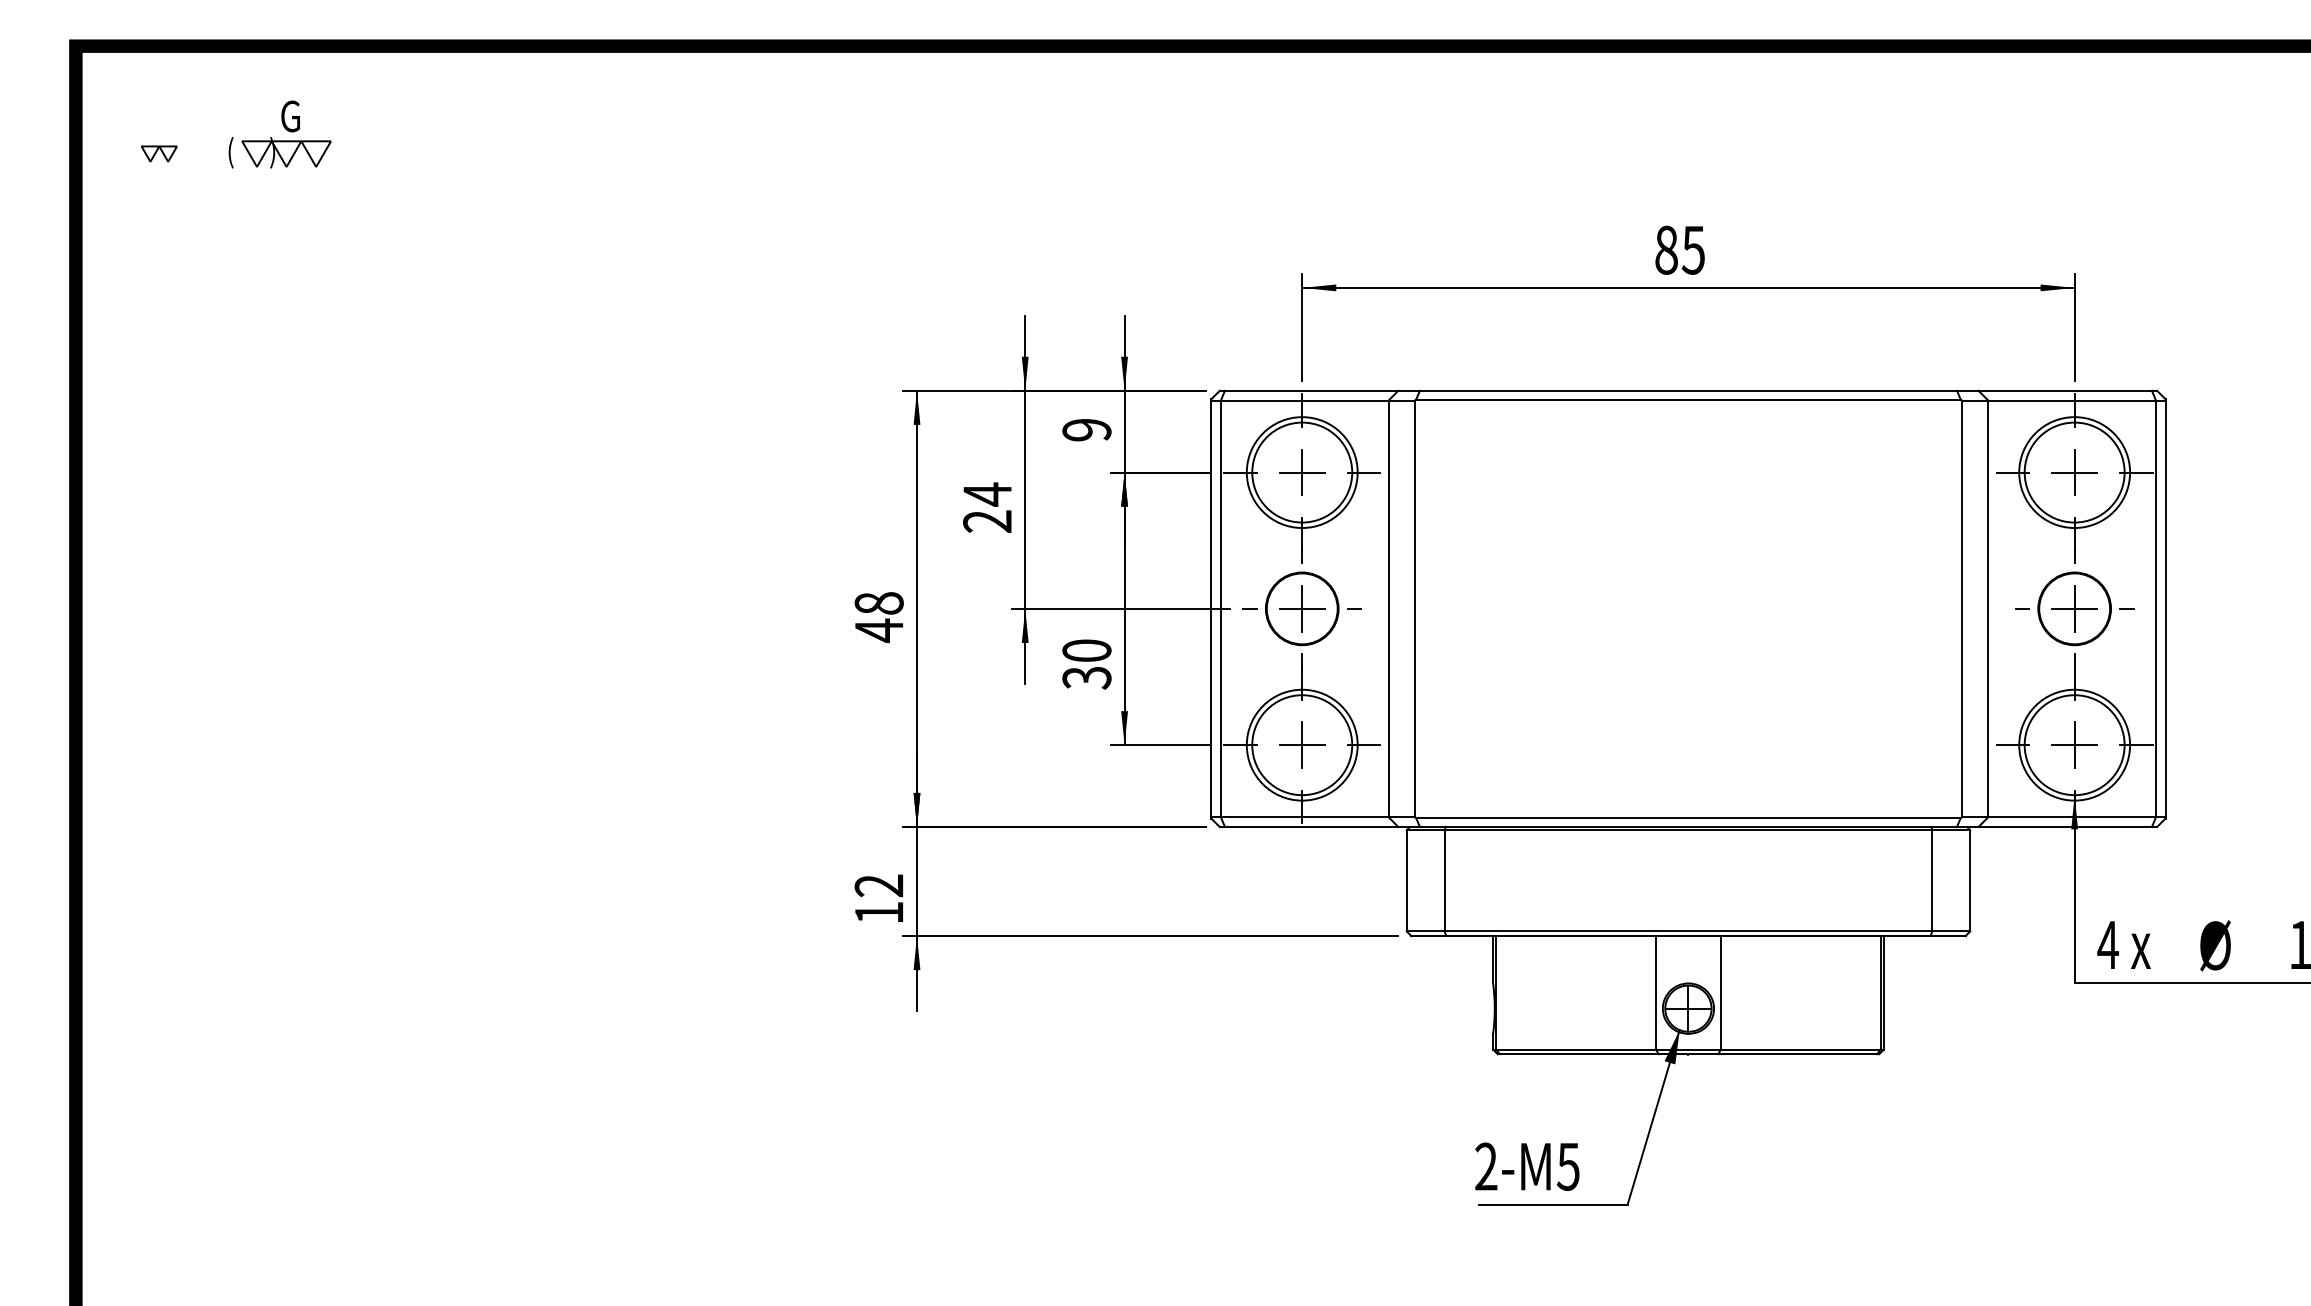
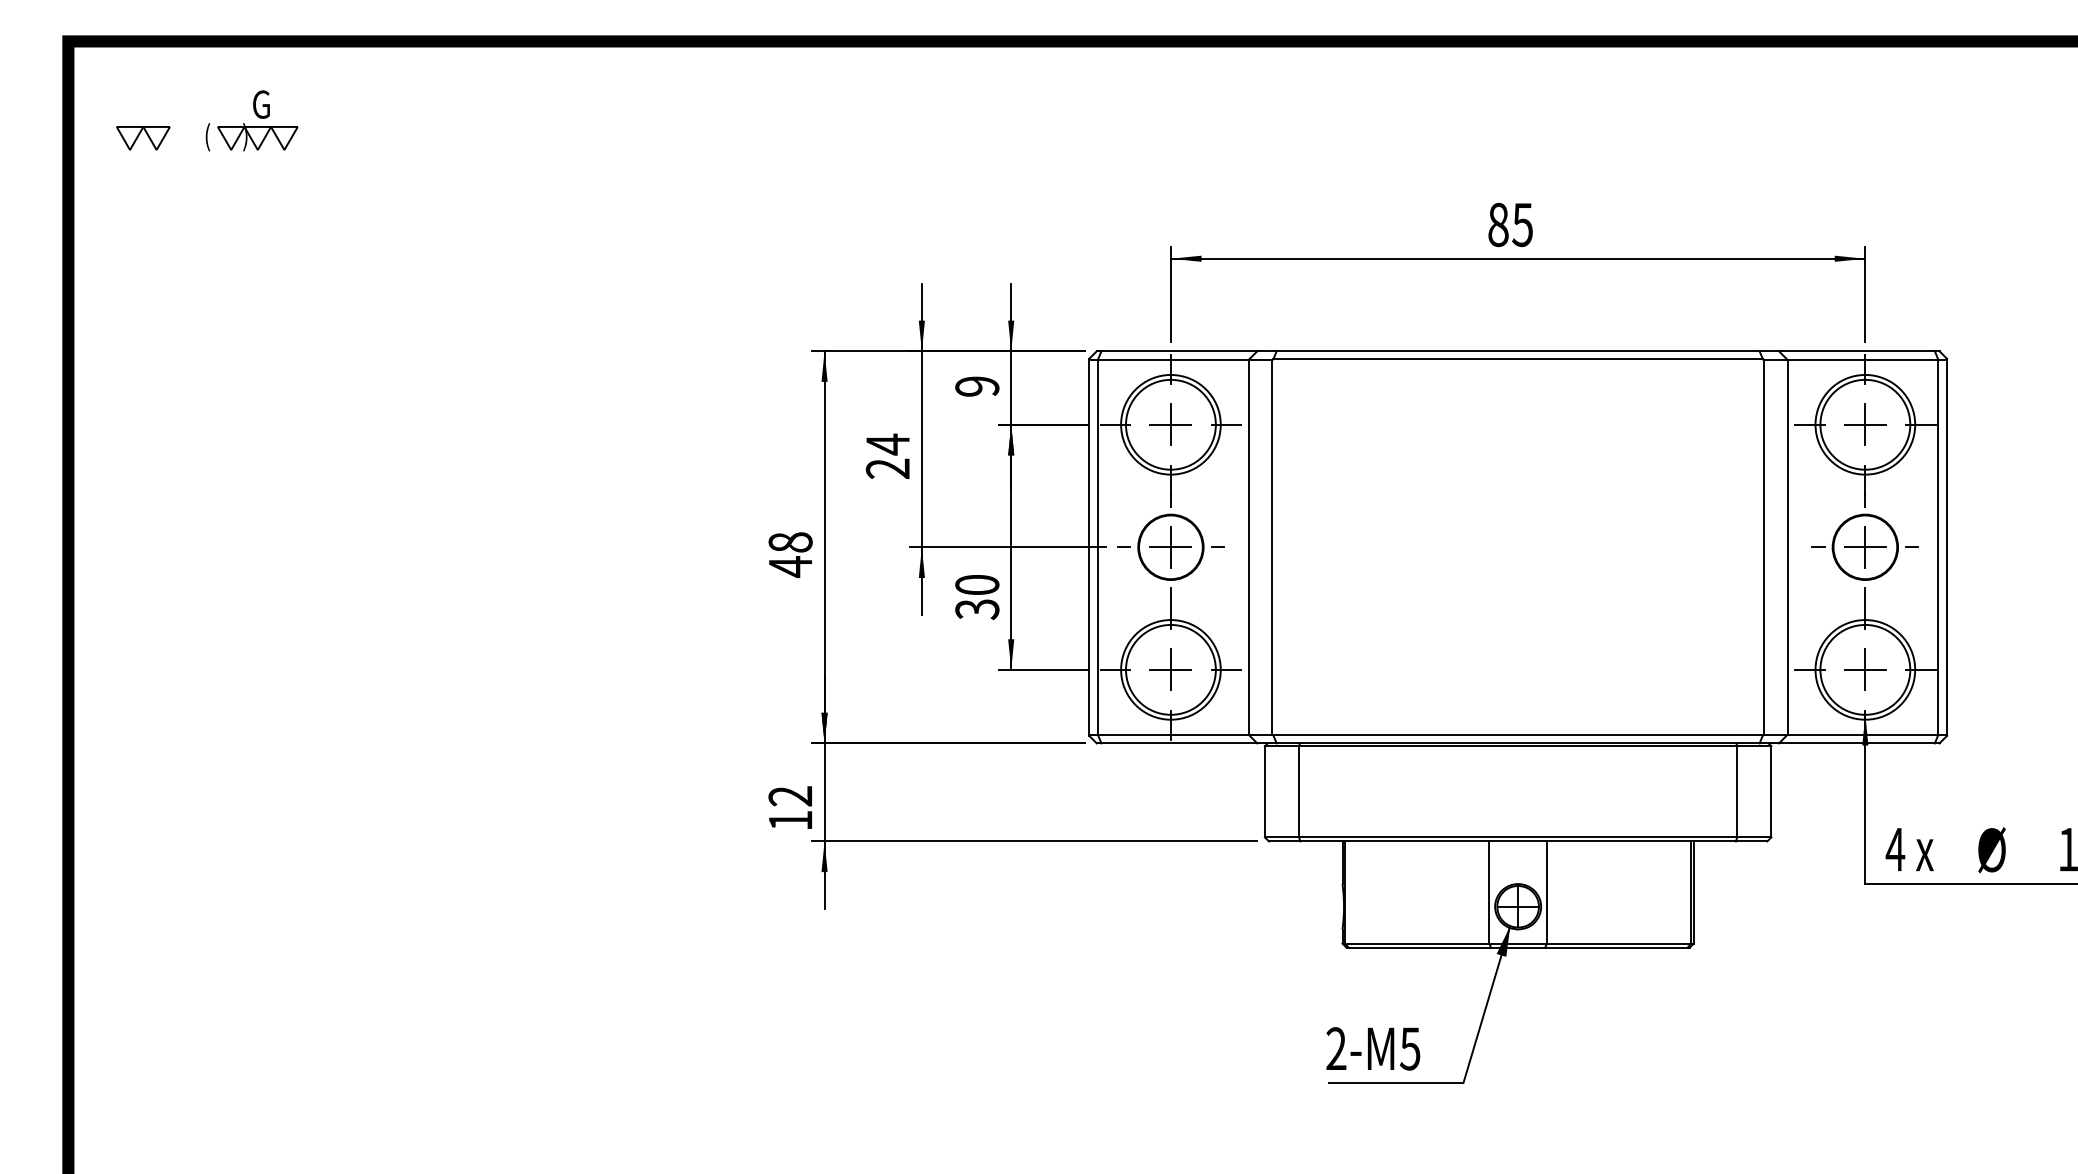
part: (159, 154) -> (143, 138), size x1.67

